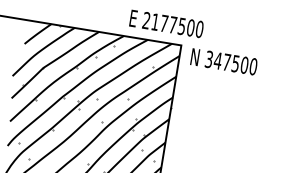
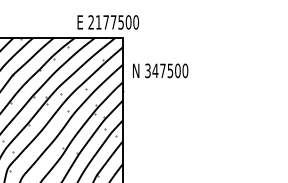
text: (224, 61) -> (160, 70), moved

